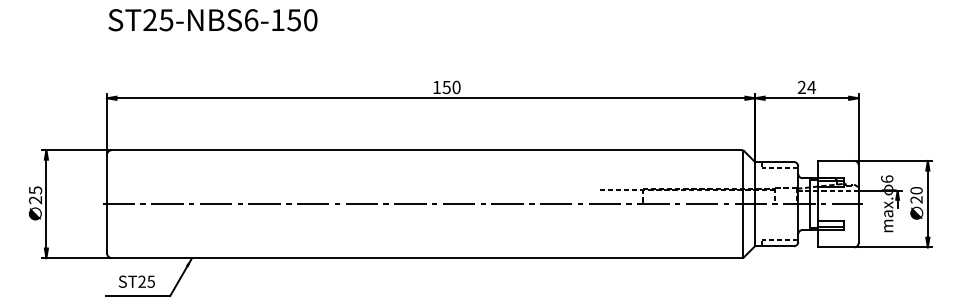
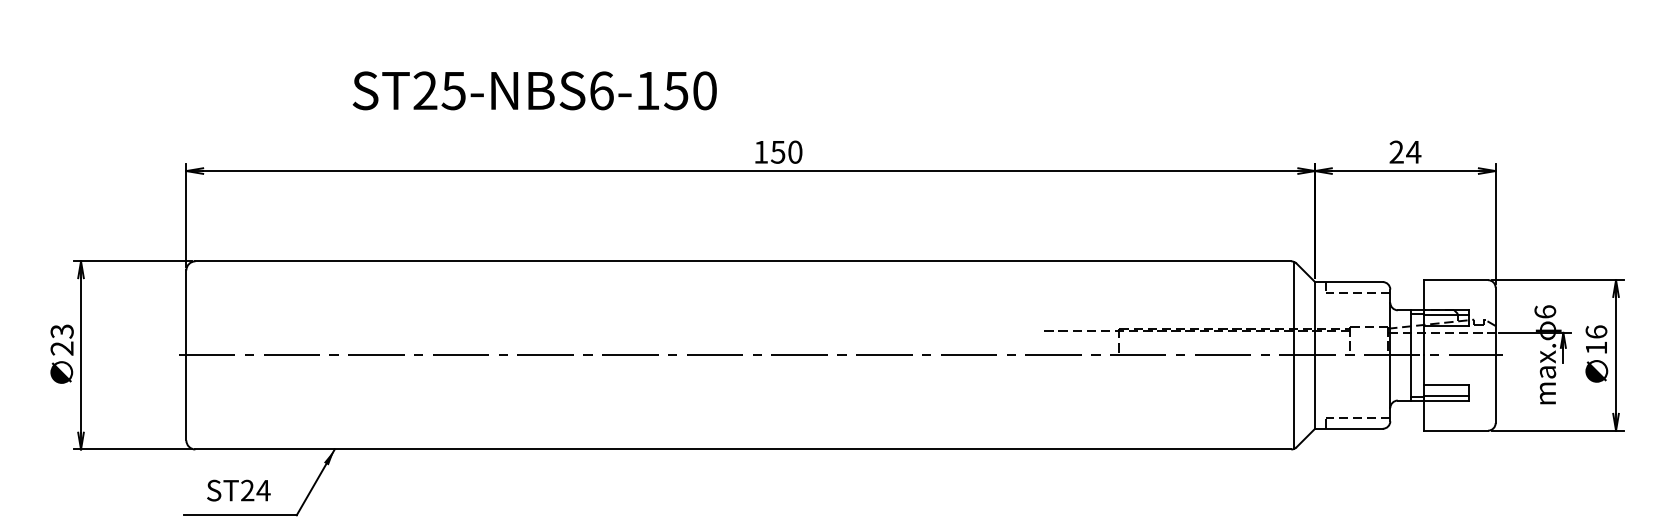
text: (212, 20) -> (533, 91), moved
text: (35, 189) -> (62, 329), 25 -> 23
text: (916, 194) -> (1596, 338), 20 -> 16
text: (151, 281) -> (264, 490), ST25 -> ST24

